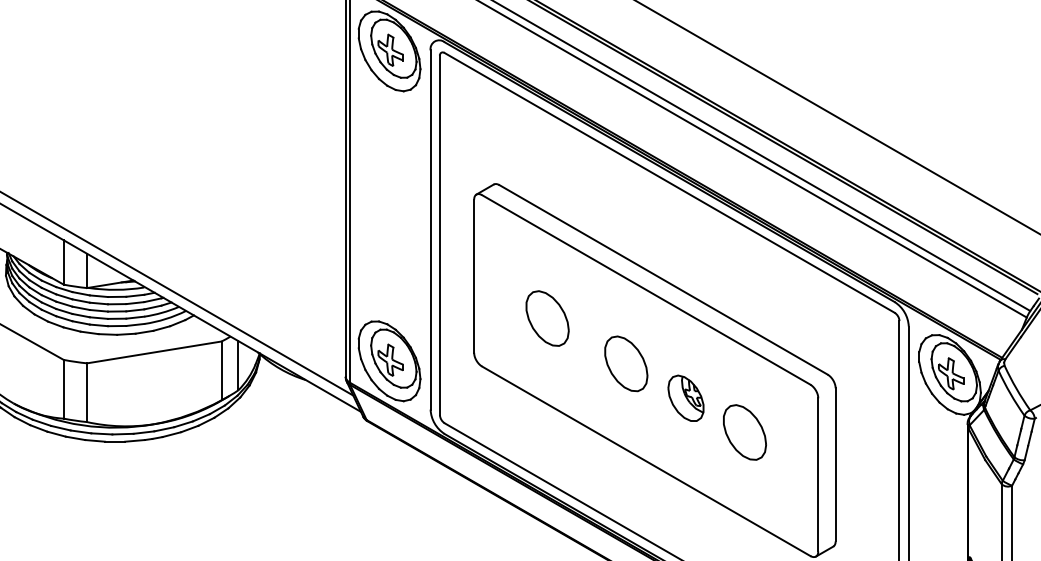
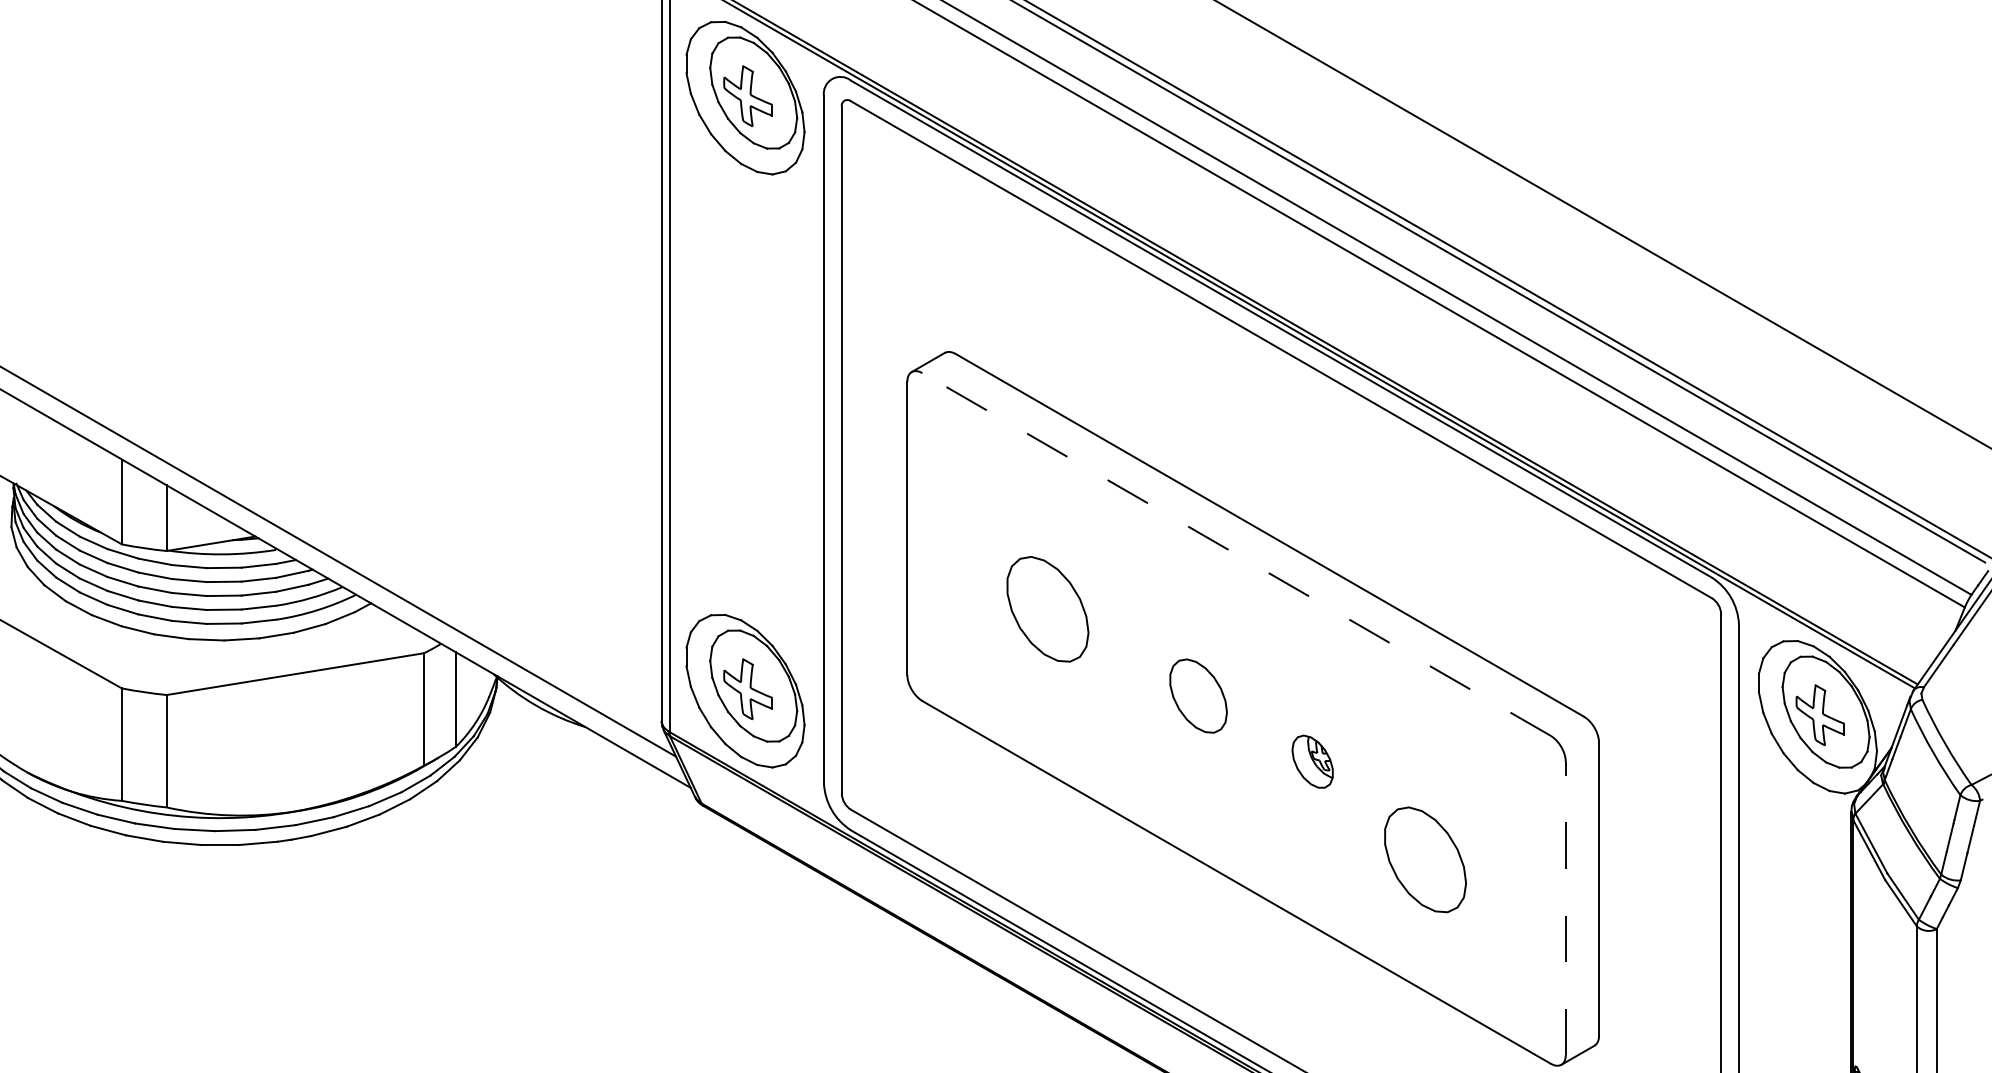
line: (646, 289) -> (1237, 553), solid -> dashed
part: (626, 363) -> (1198, 695), size x0.7
part: (685, 397) -> (1311, 760), size x0.6
part: (744, 432) -> (1424, 859), moved
line: (818, 474) -> (1566, 907), solid -> dashed

